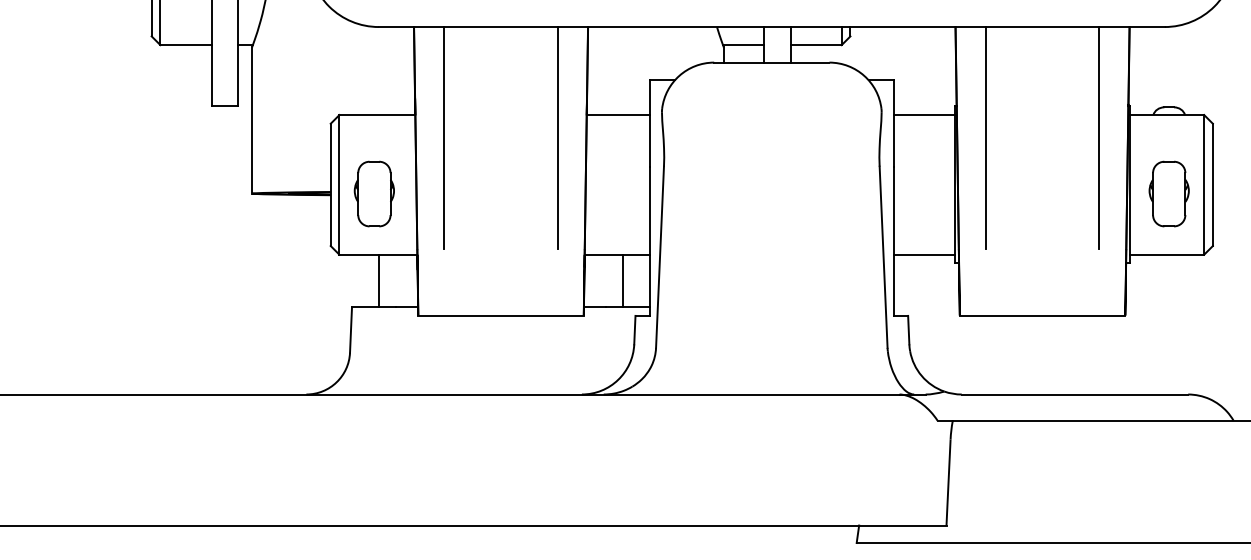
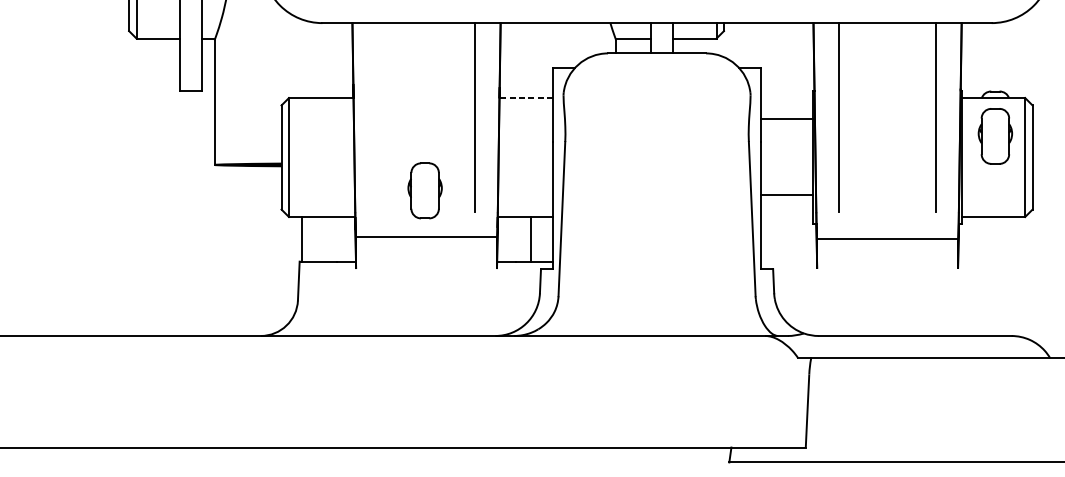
line: (617, 115) -> (525, 98), solid -> dashed
line: (924, 115) -> (787, 119), moved
line: (444, 138) -> (378, 118), removed
part: (373, 193) -> (424, 190), moved
part: (1168, 193) -> (994, 135), moved
line: (924, 254) -> (787, 194), moved
line: (378, 280) -> (301, 238), moved
line: (500, 315) -> (426, 236), moved
line: (1042, 315) -> (887, 238), moved

